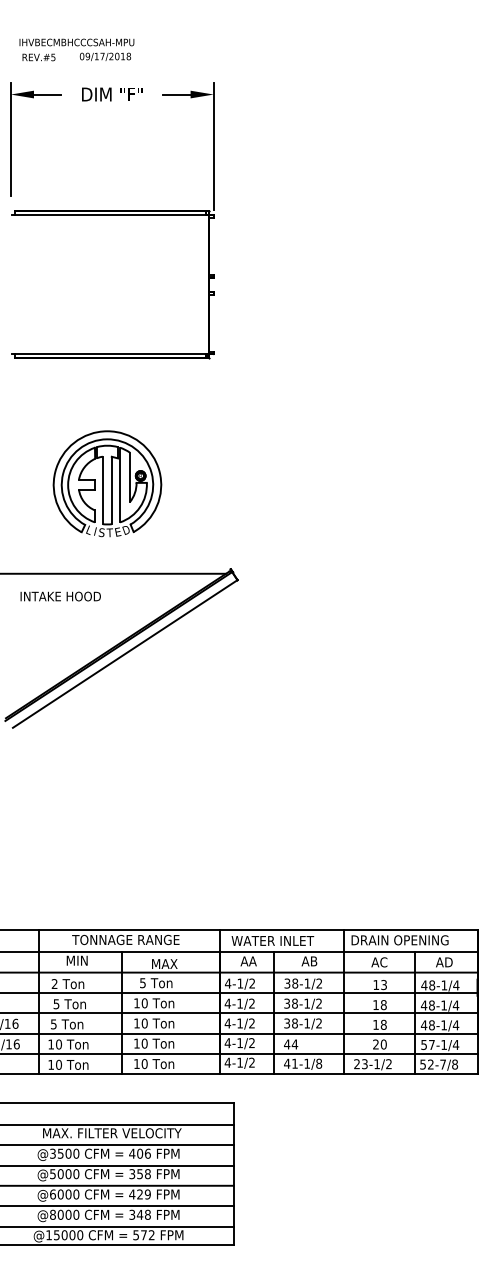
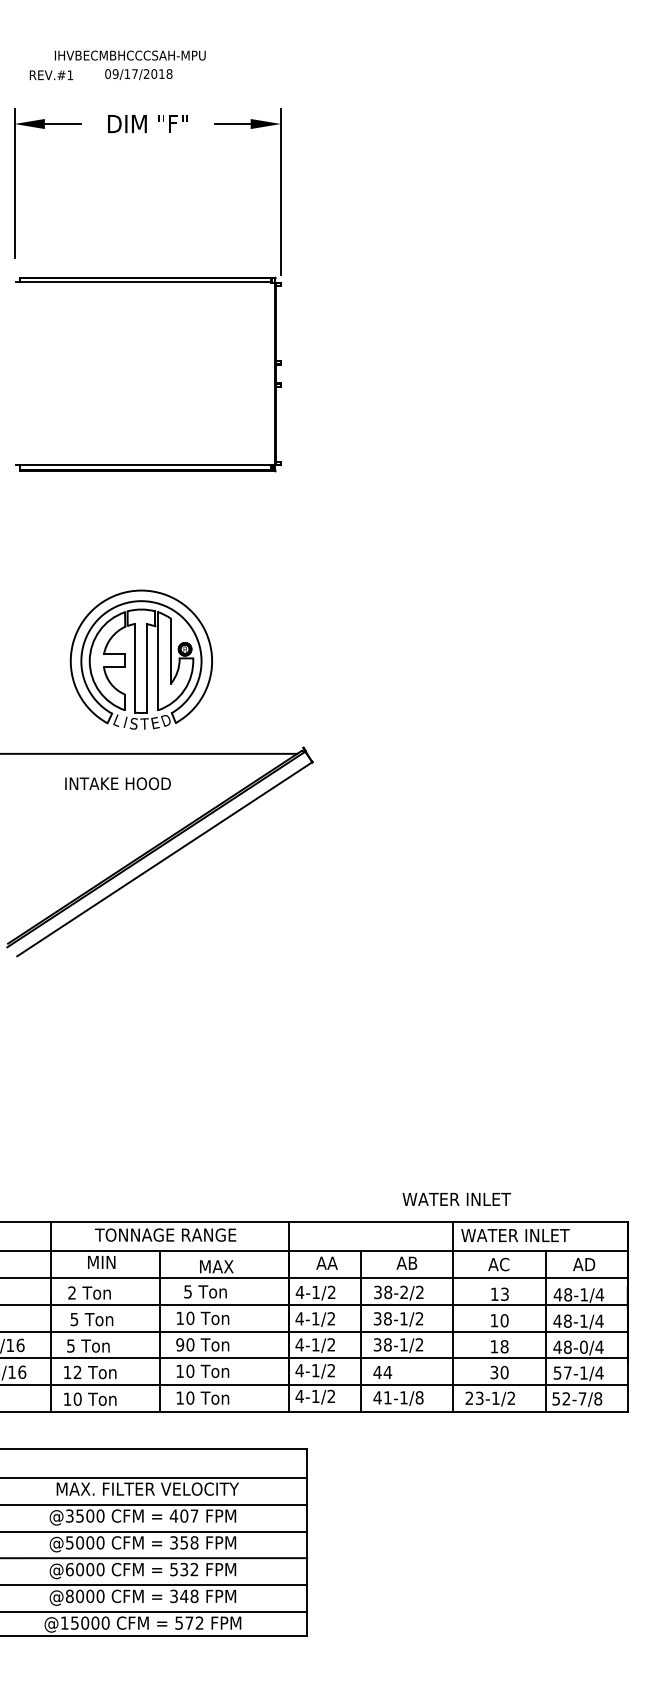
text: (76, 42) -> (129, 55), moved
text: (53, 57) -> (70, 75), REV.#5 -> REV.#1
part: (106, 483) -> (140, 659), moved
text: (60, 596) -> (117, 783), moved
text: (399, 940) -> (525, 1235), DRAIN OPENING -> WATER INLET
text: (272, 941) -> (456, 1199), moved
text: (306, 982) -> (403, 1291), 38-1/2 -> 38-2/2
text: (383, 1004) -> (504, 1320), 18 -> 10
text: (137, 1023) -> (180, 1344), 10 -> 90
text: (443, 1024) -> (583, 1346), 48-1/4 -> 48-0/4
text: (58, 1044) -> (77, 1372), 10 -> 12
text: (376, 1044) -> (494, 1372), 20 -> 30
text: (147, 1153) -> (194, 1515), 406 -> 407
text: (139, 1194) -> (183, 1569), 429 -> 532

